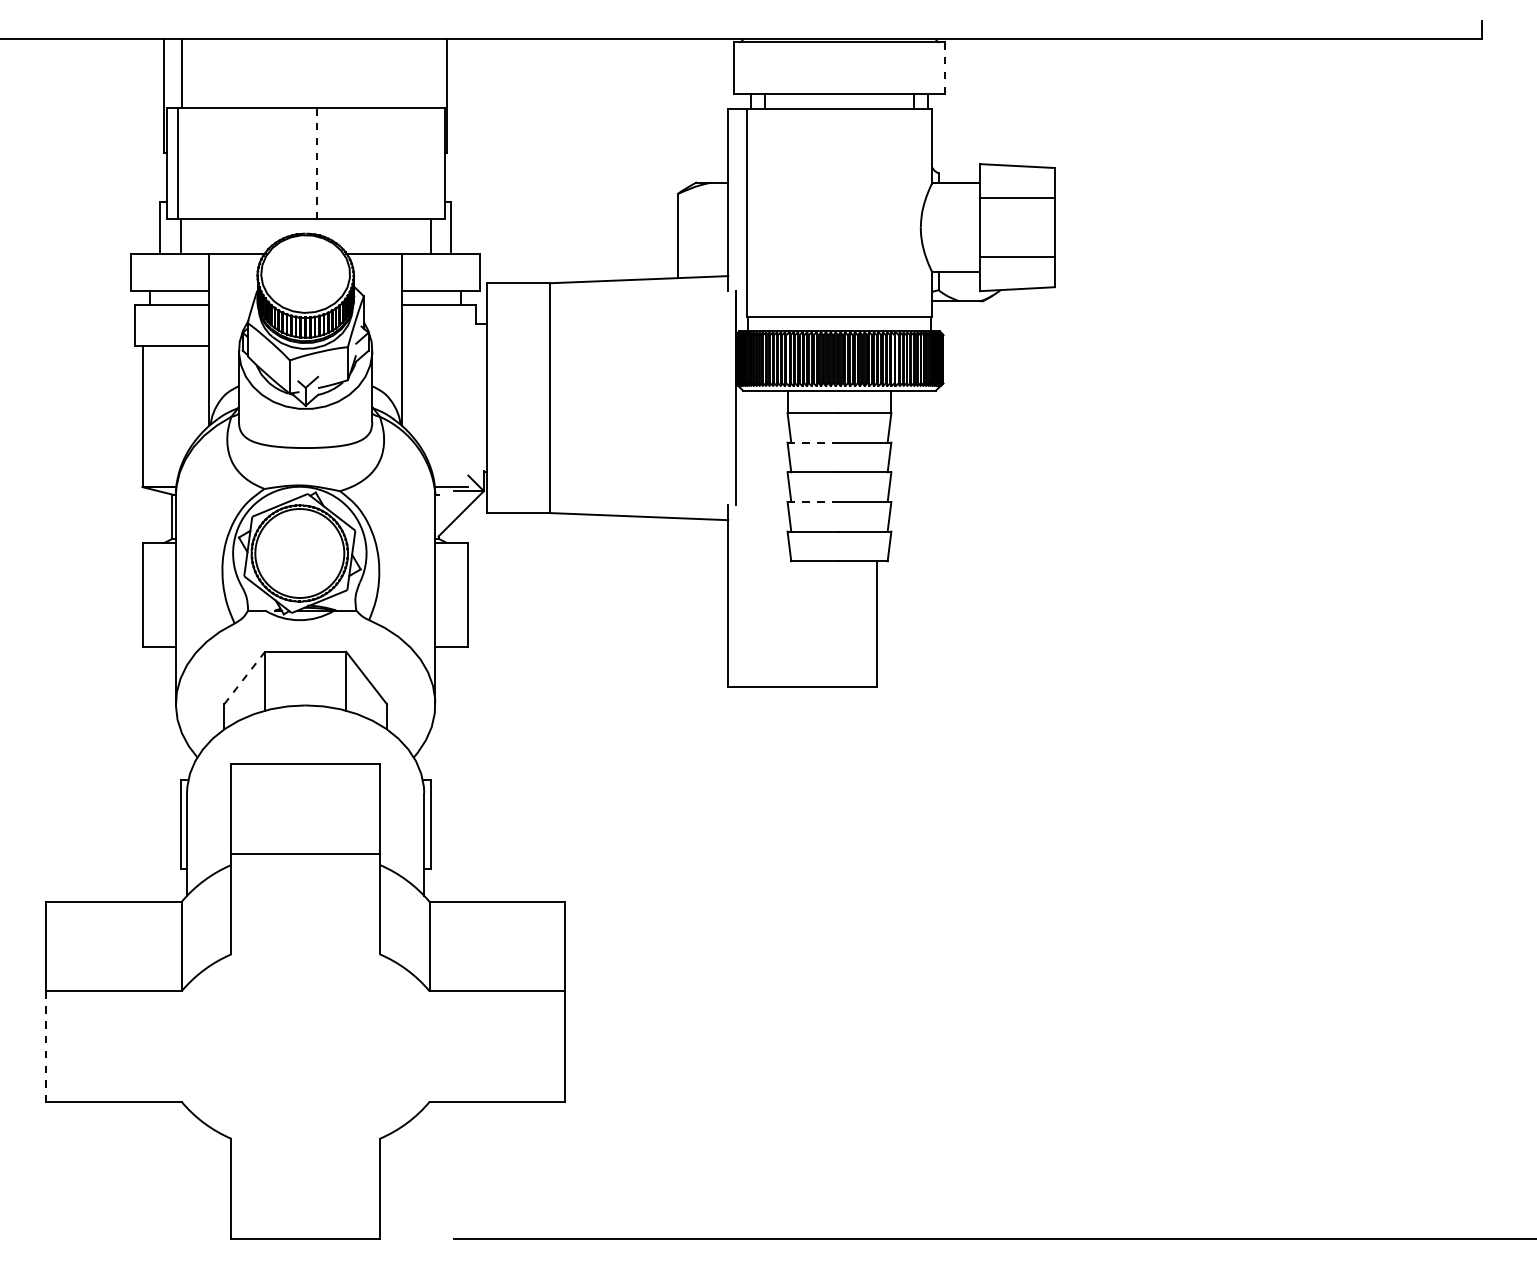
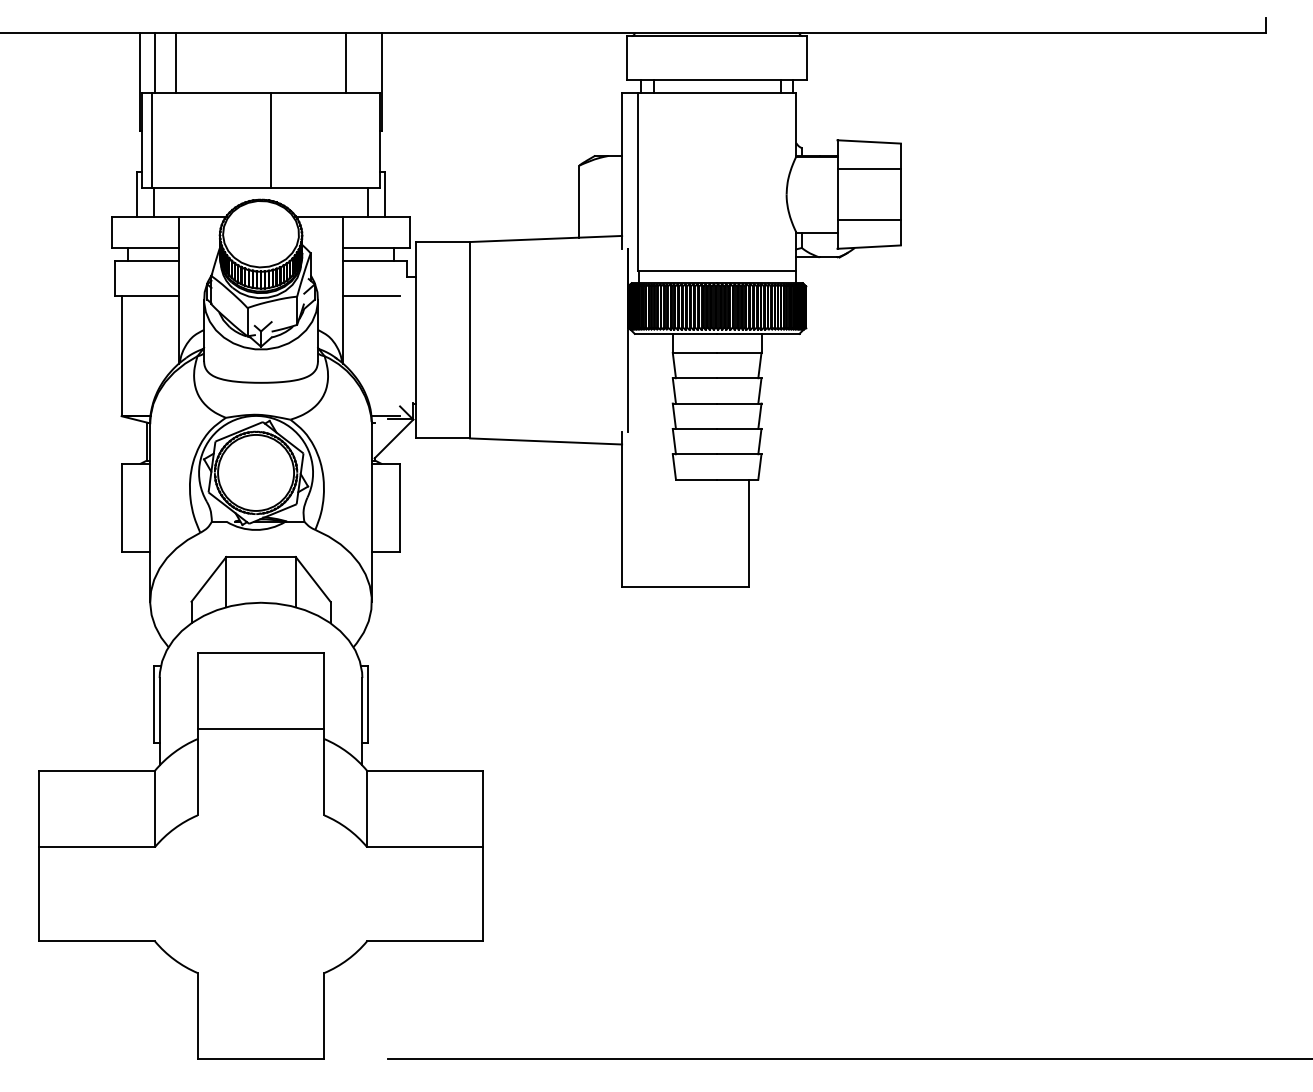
line: (944, 68) -> (806, 58), dashed -> solid
line: (205, 73) -> (175, 62), added
line: (405, 73) -> (346, 62), added
line: (317, 163) -> (271, 139), dashed -> solid
line: (434, 346) -> (371, 296), added
line: (813, 442) -> (694, 378), dashed -> solid
line: (813, 501) -> (694, 428), dashed -> solid
line: (244, 677) -> (208, 578), dashed -> solid
line: (46, 1047) -> (39, 895), dashed -> solid

